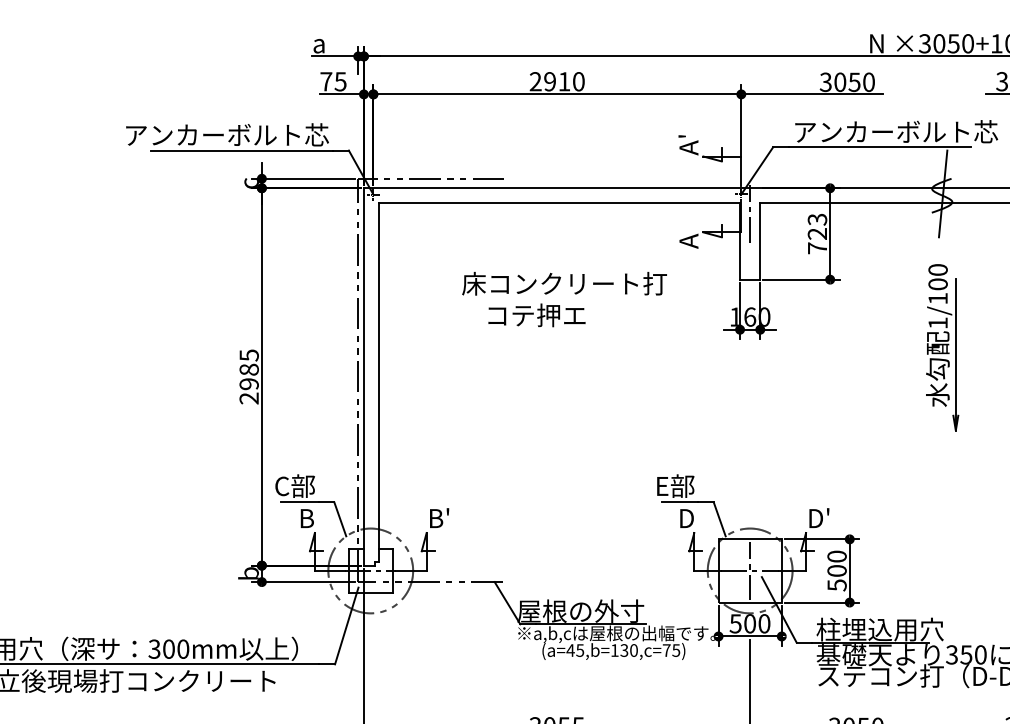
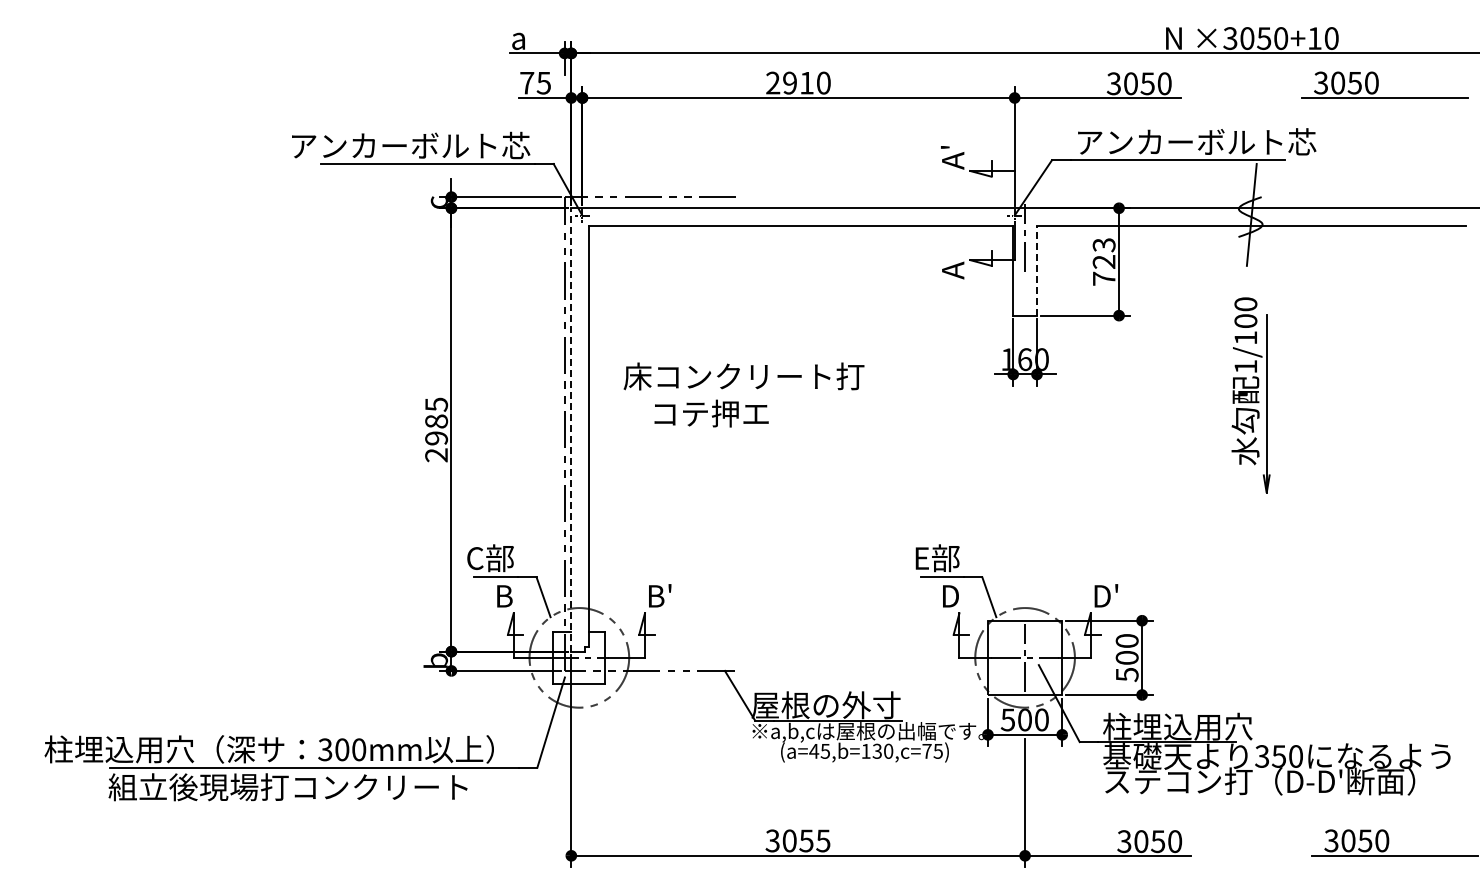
line: (759, 241) -> (1036, 270), solid -> dashed
text: (564, 299) -> (743, 394), moved
line: (364, 376) -> (571, 429), solid -> dashed

